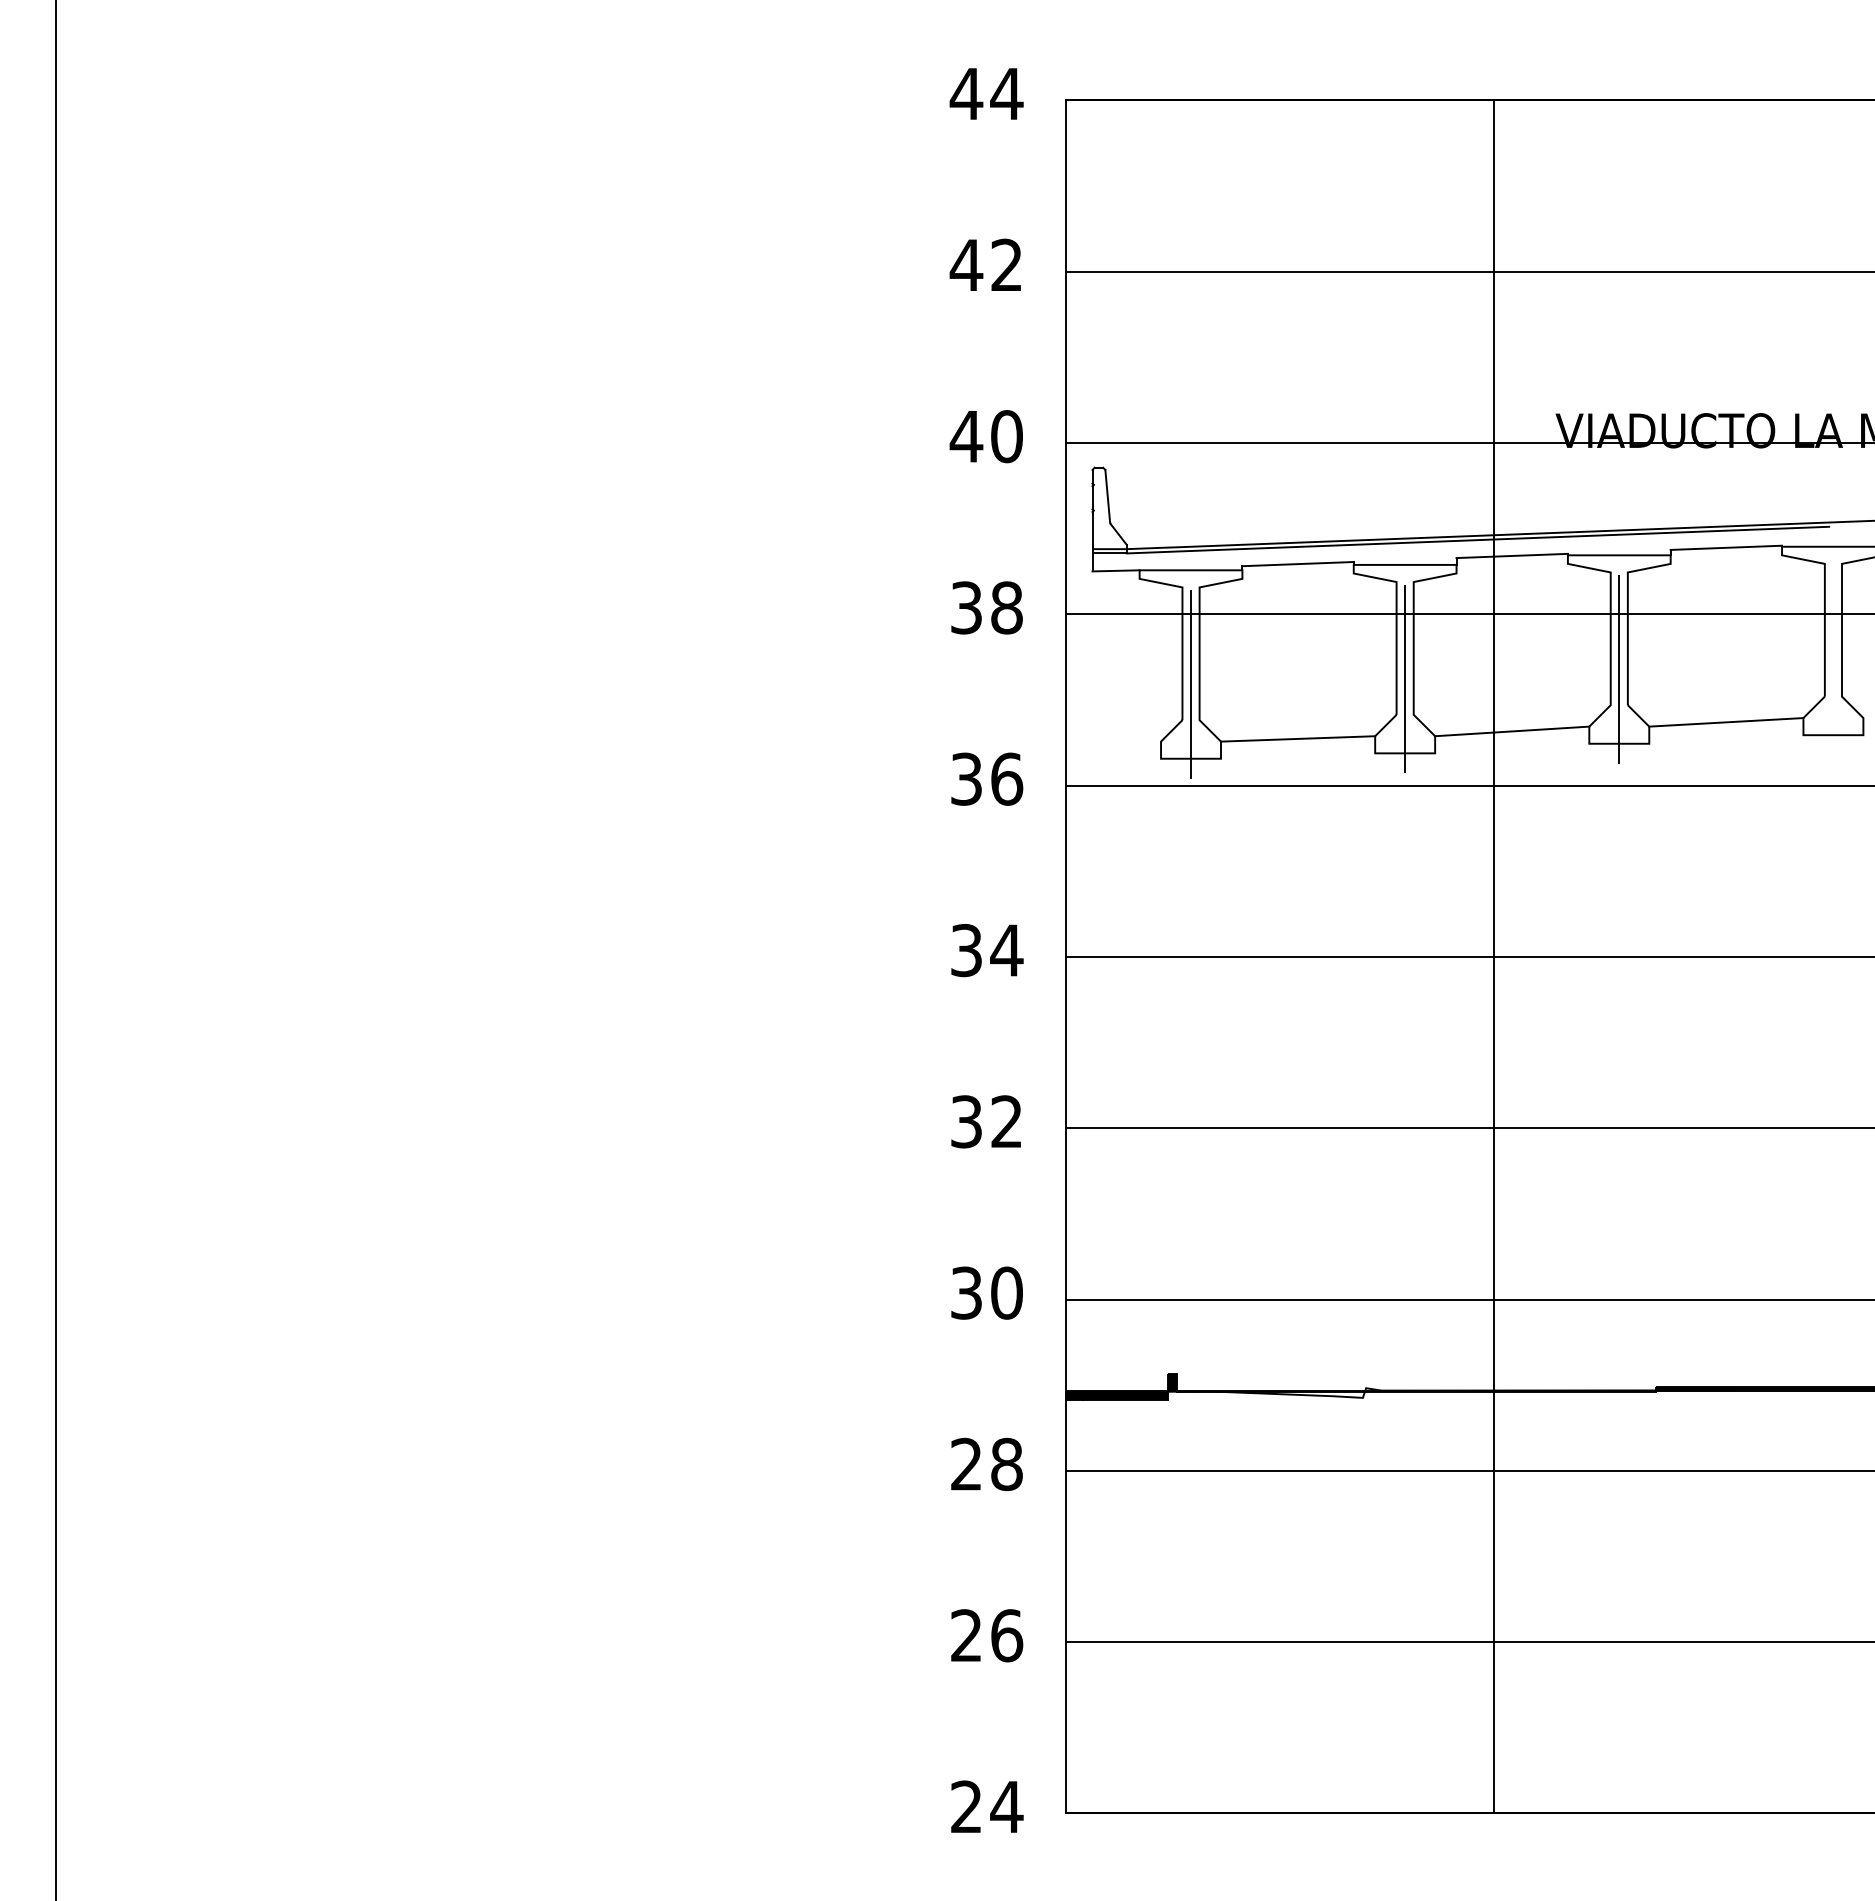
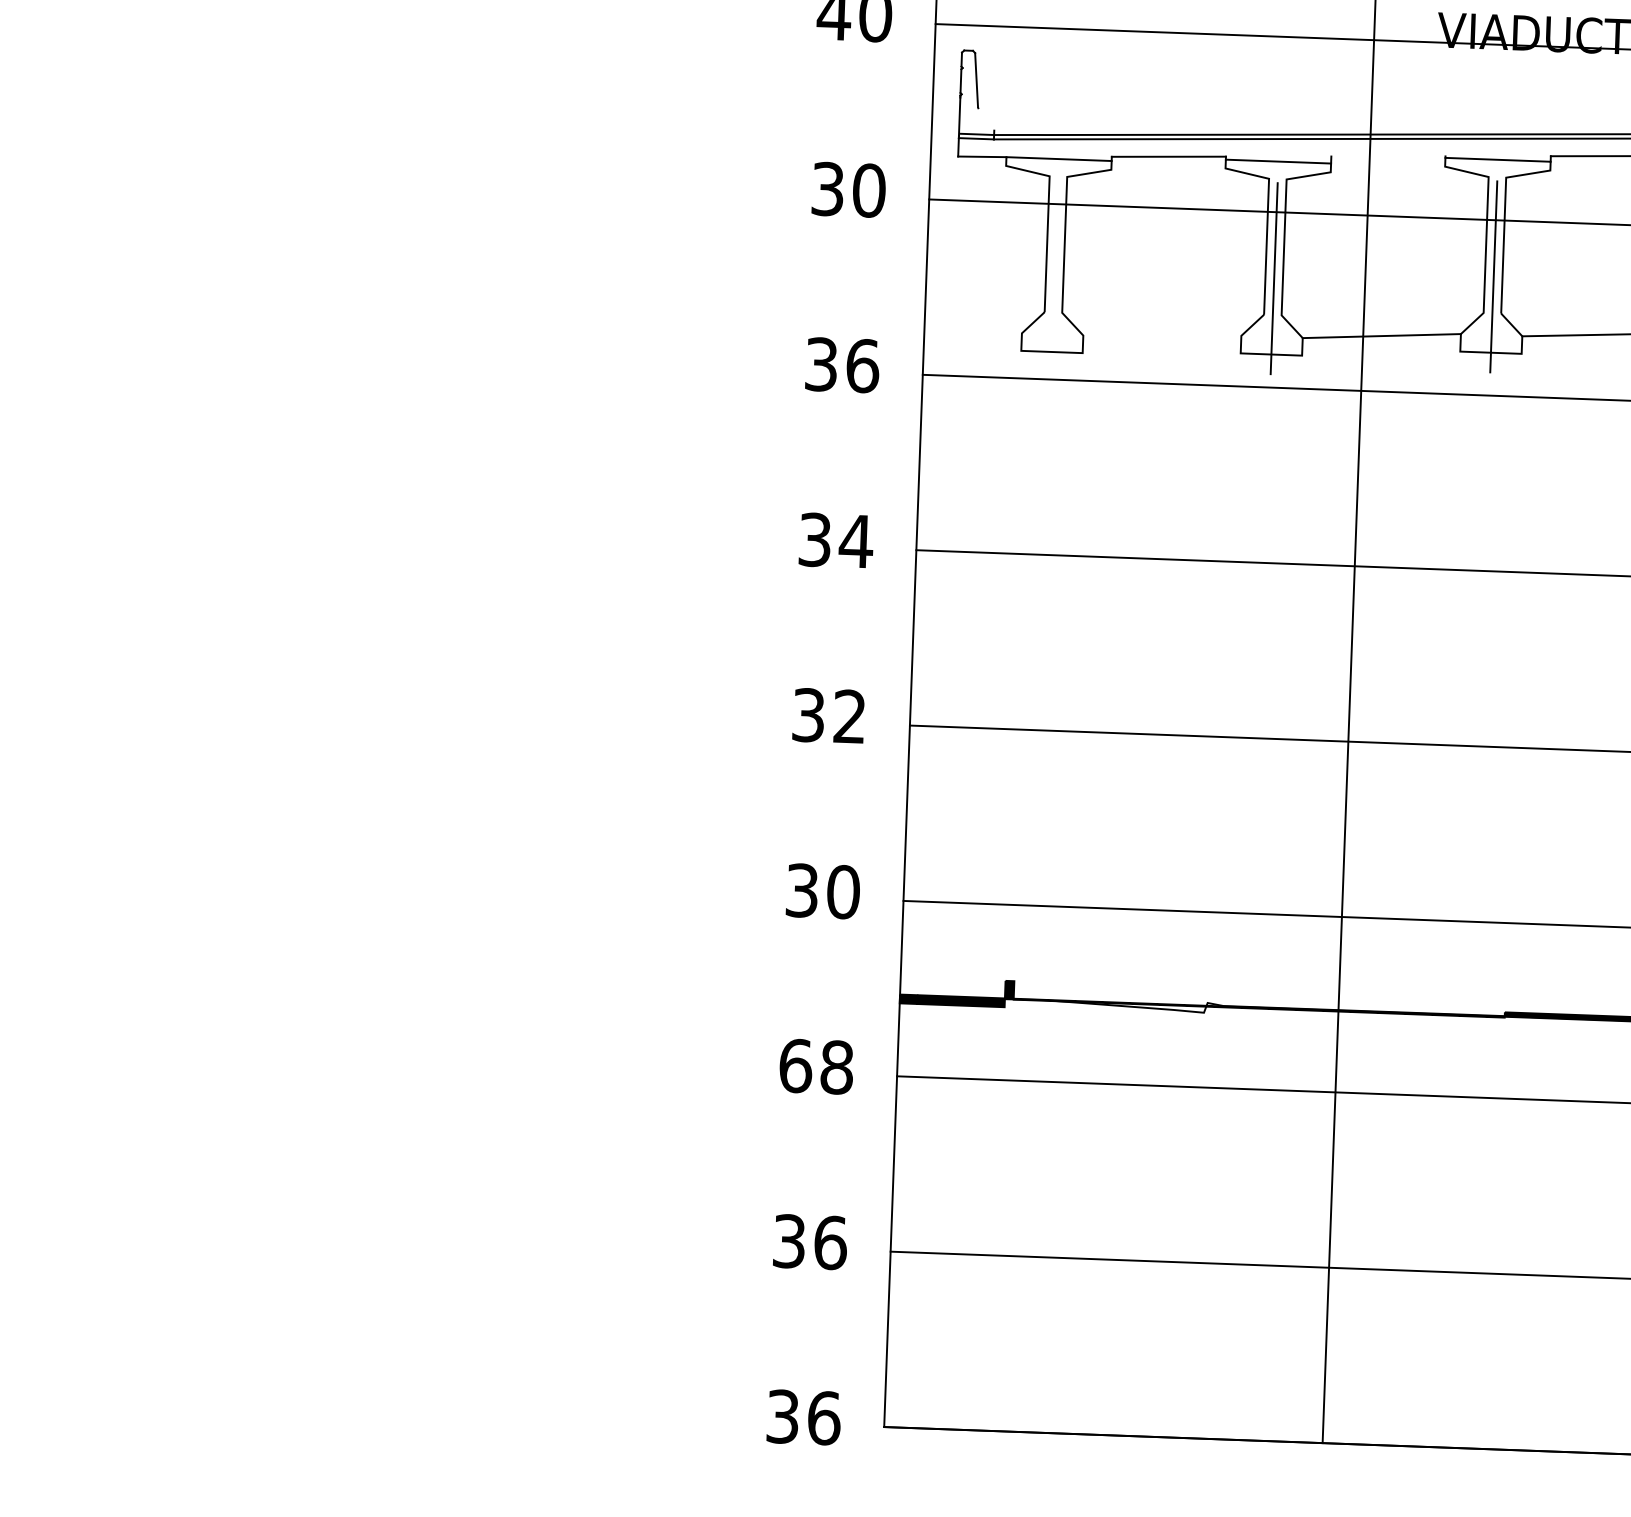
line: (1118, 534) -> (986, 119), removed
line: (1511, 555) -> (1387, 155), removed
text: (1006, 607) -> (868, 190), 38 -> 30
line: (1191, 684) -> (1055, 276), removed
line: (1298, 738) -> (1162, 335), removed
text: (966, 1464) -> (795, 1066), 28 -> 68
text: (966, 1635) -> (789, 1241), 26 -> 36
text: (987, 1806) -> (804, 1416), 24 -> 36

